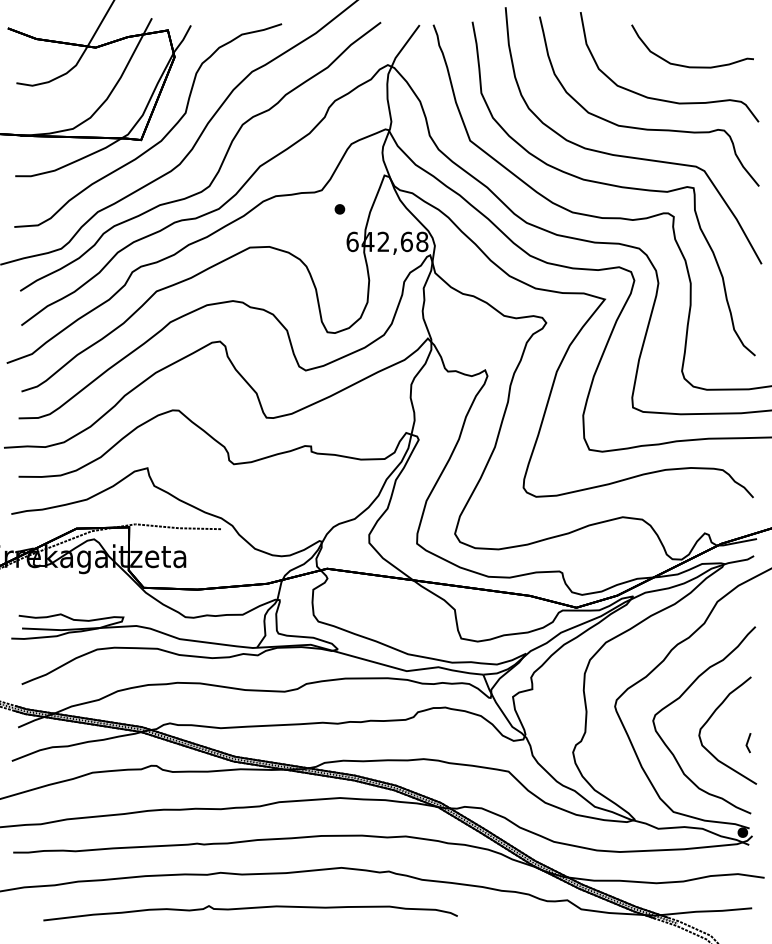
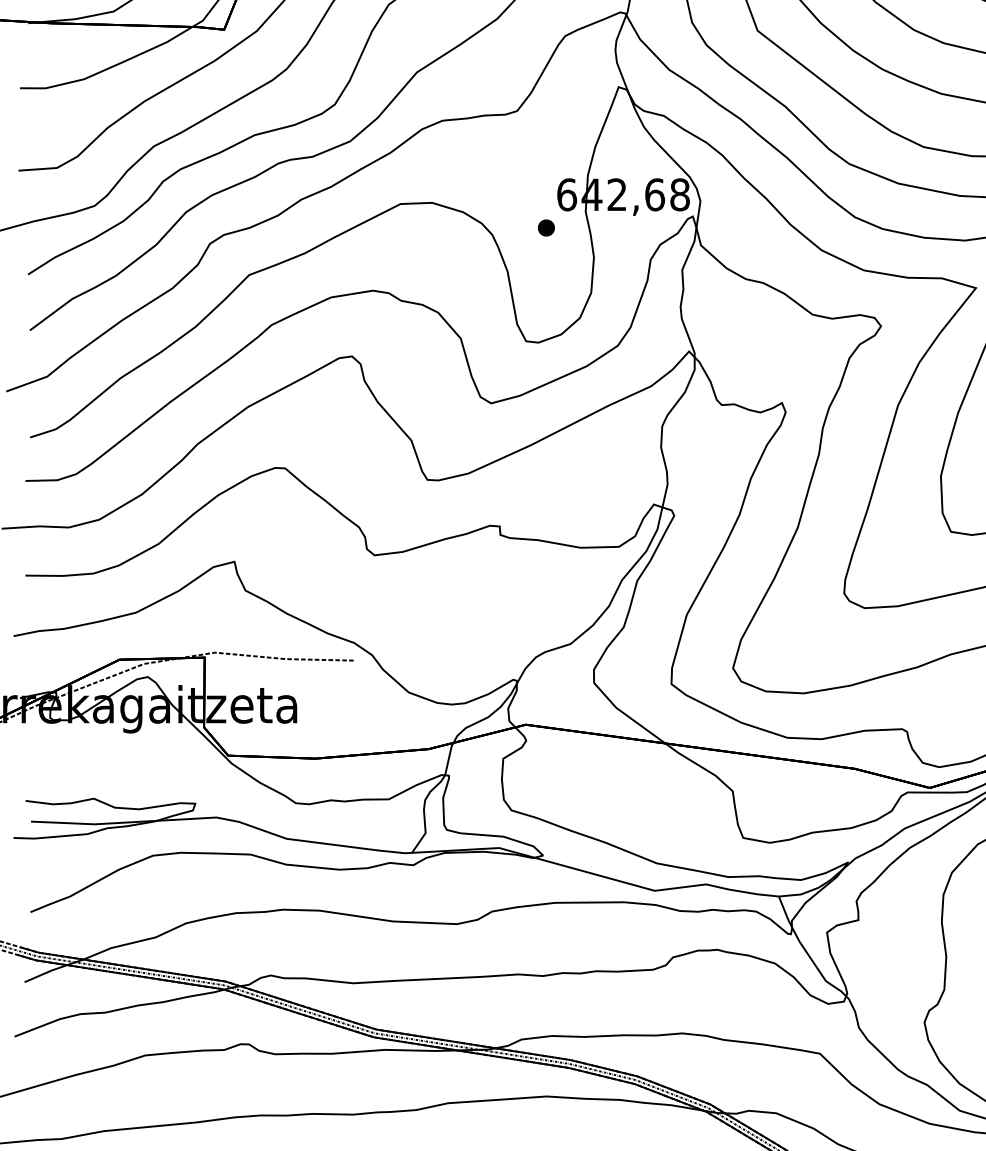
part: (339, 209) -> (545, 228), moved

